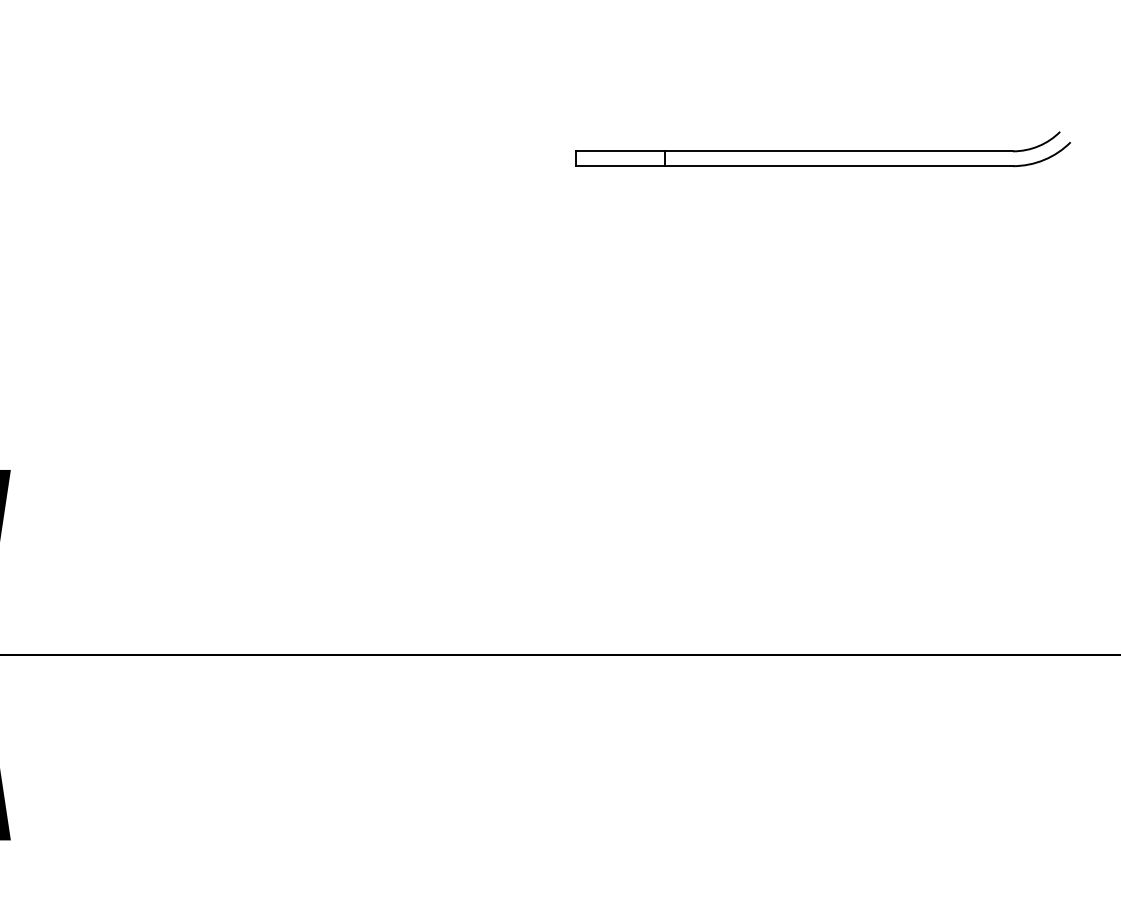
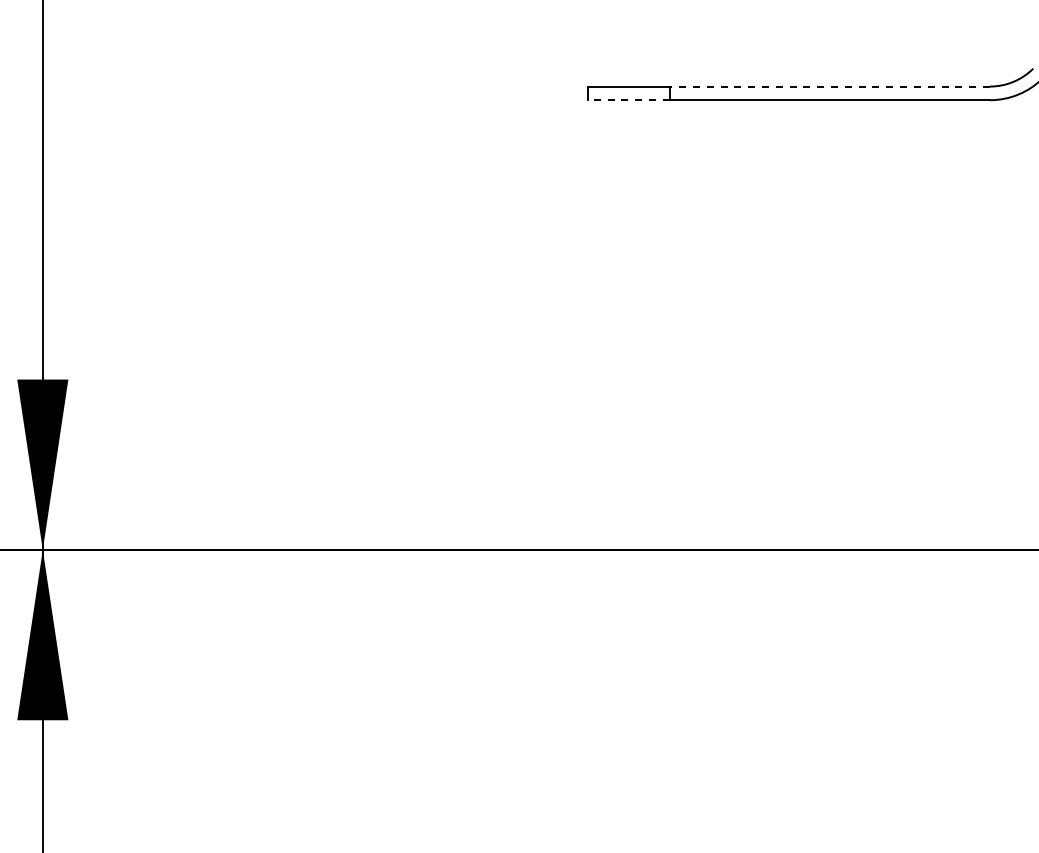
line: (838, 151) -> (829, 86), solid -> dashed
line: (619, 166) -> (628, 100), solid -> dashed

